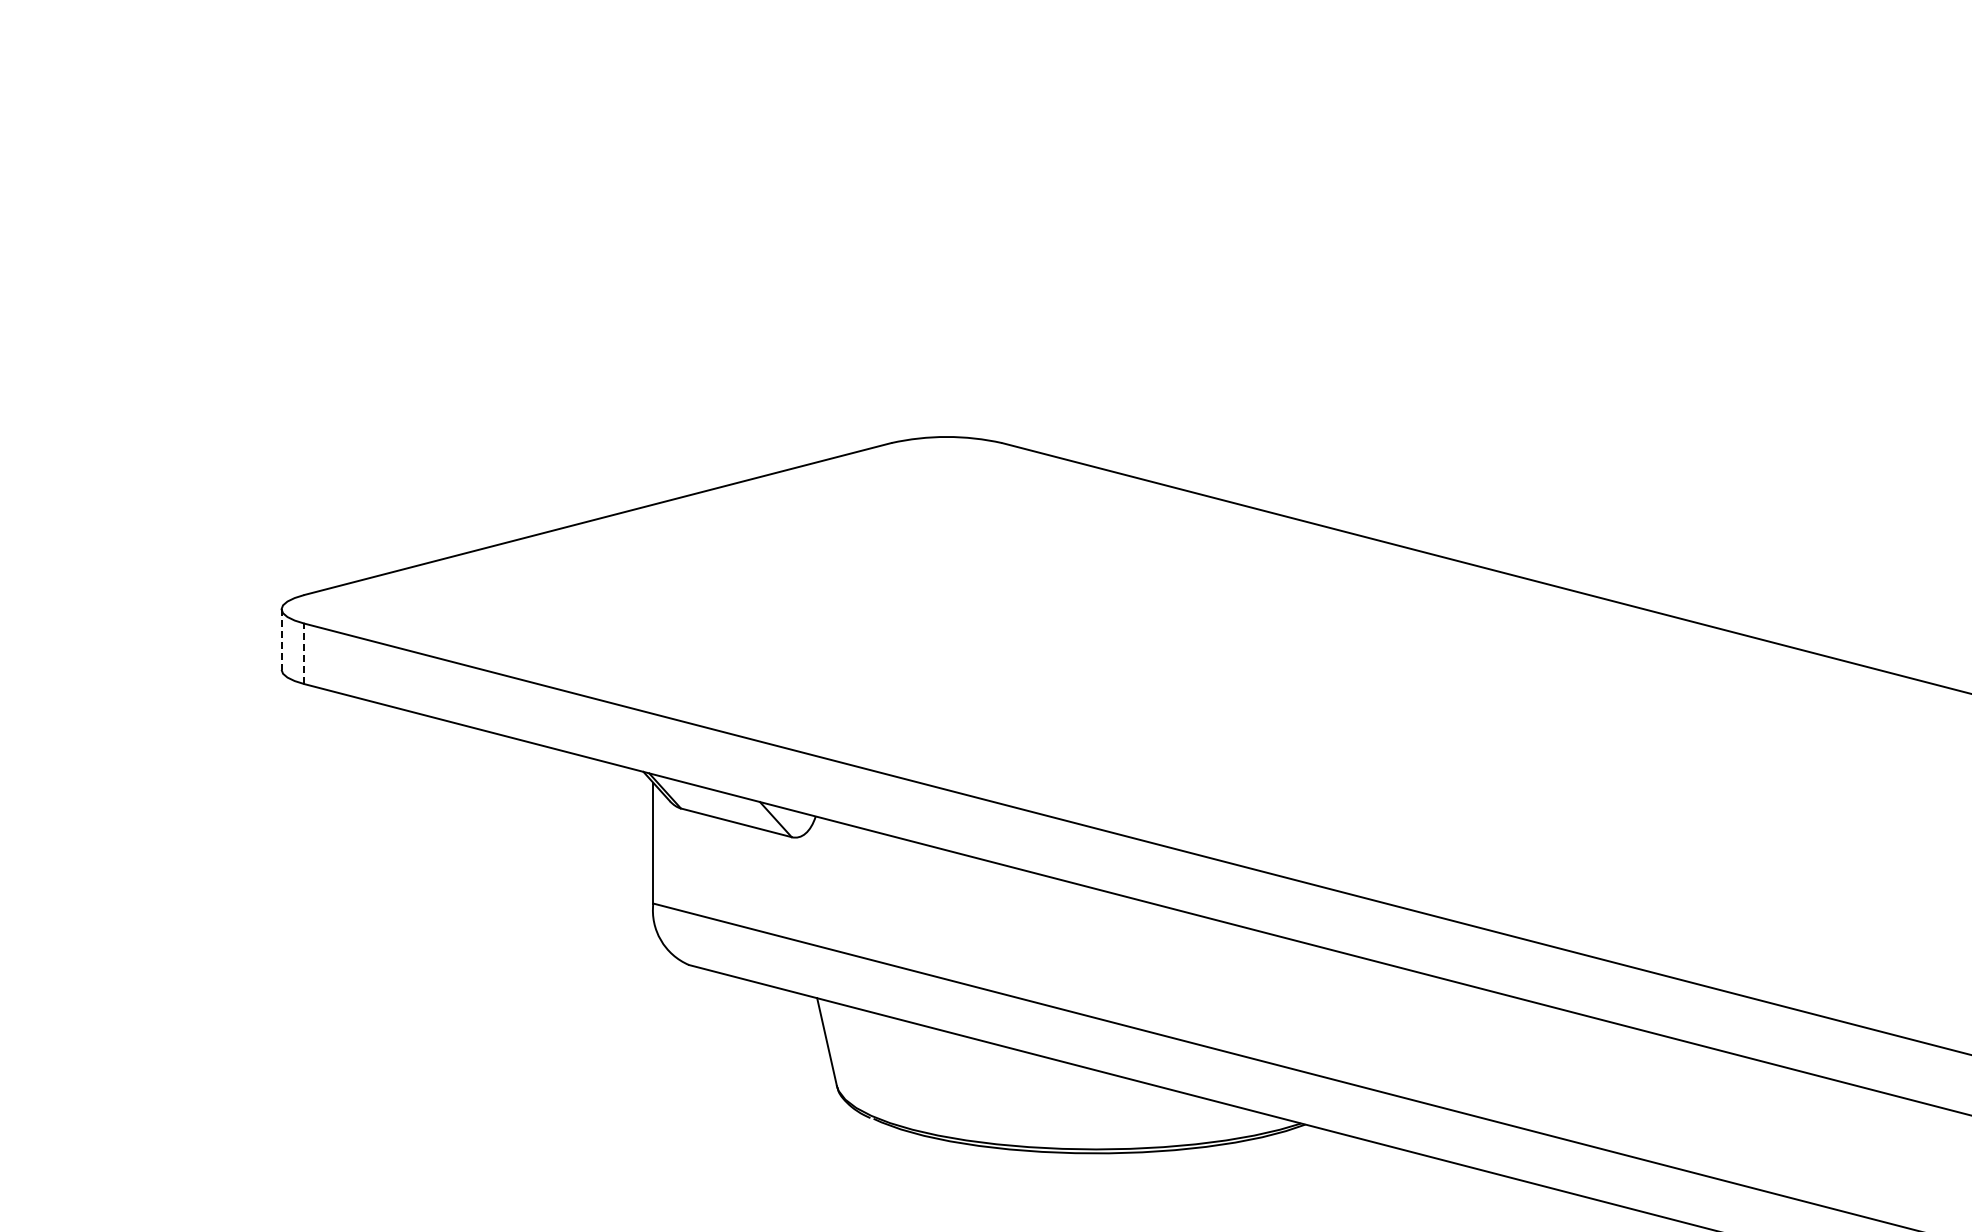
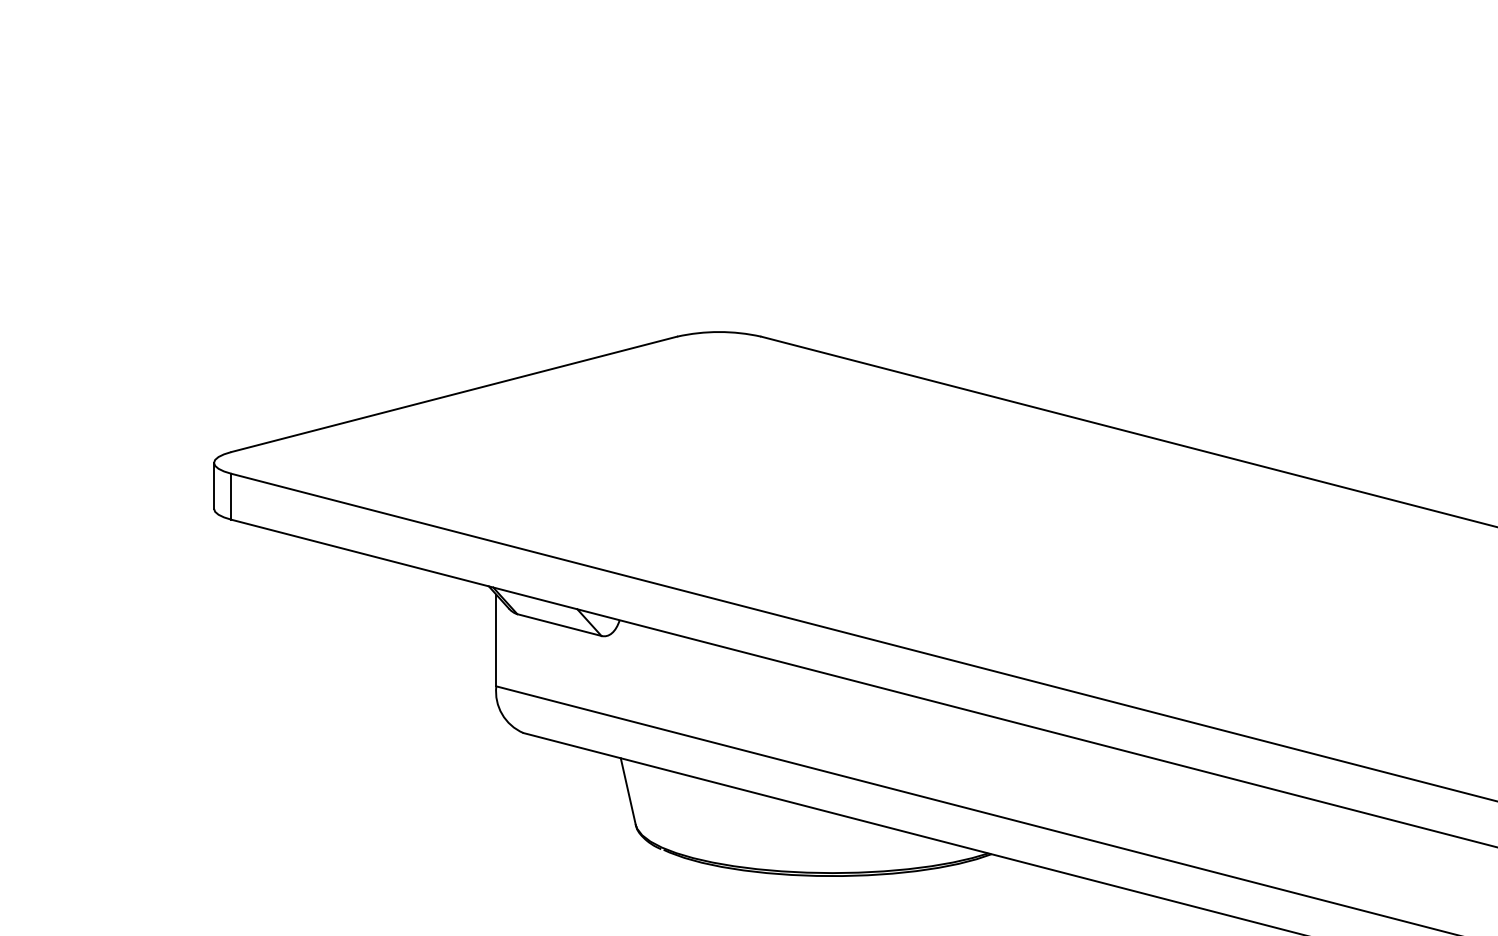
line: (281, 640) -> (214, 486), dashed -> solid
line: (304, 653) -> (231, 496), dashed -> solid

